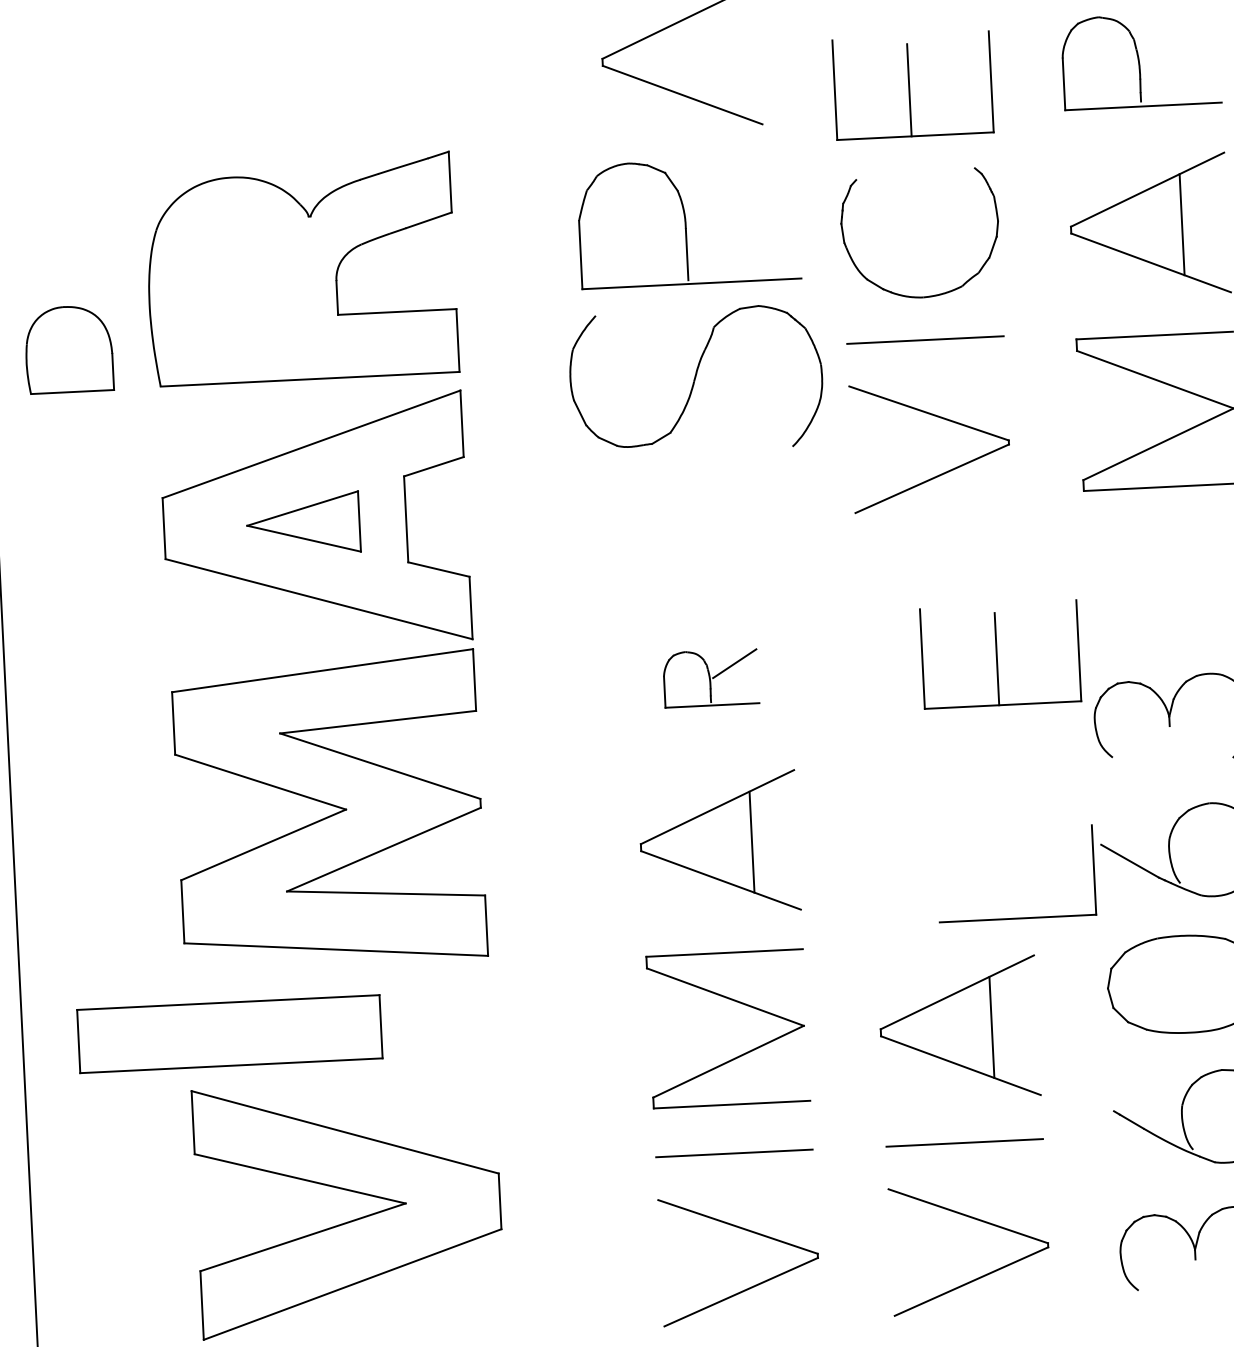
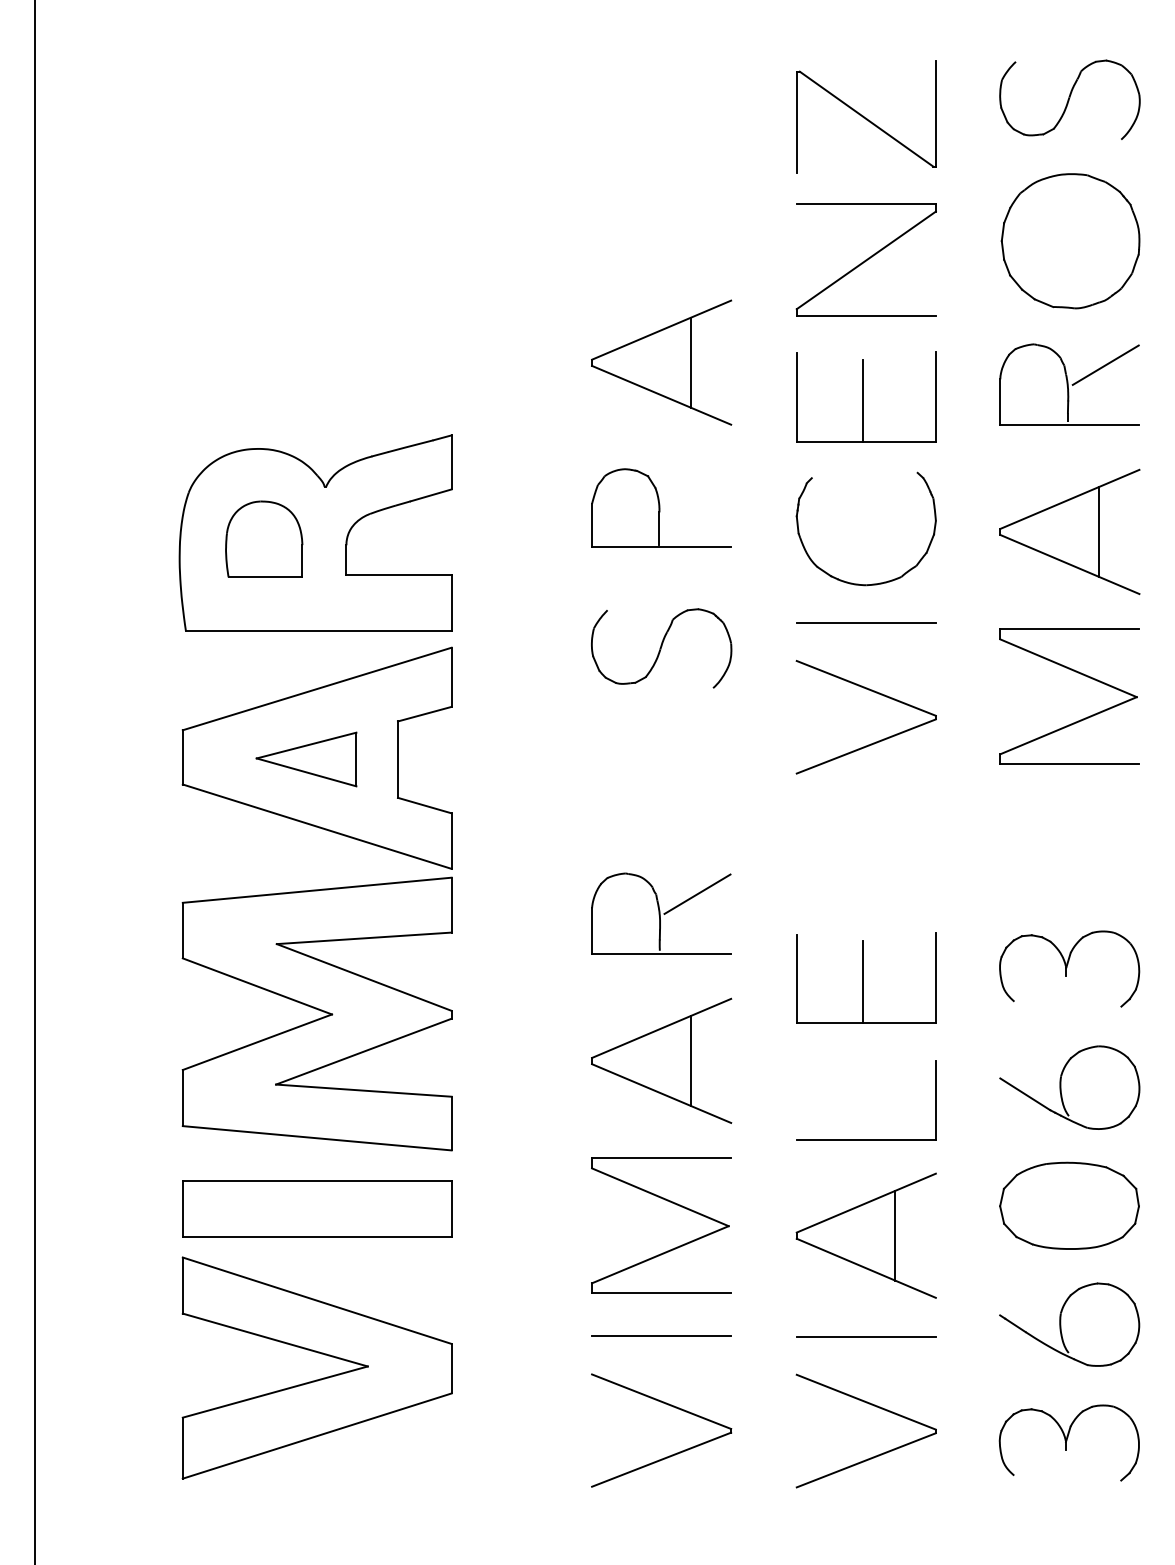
line: (1180, 36) -> (1105, 364), added
line: (713, 56) -> (690, 362), added
part: (688, 221) -> (661, 507), size x0.71
part: (69, 348) -> (264, 538), moved
part: (696, 379) -> (661, 648), size x0.62
part: (1000, 653) -> (866, 977), moved
part: (711, 677) -> (661, 913), size x1.67
part: (1018, 917) -> (866, 1139), moved
part: (230, 1033) -> (317, 1208), moved

